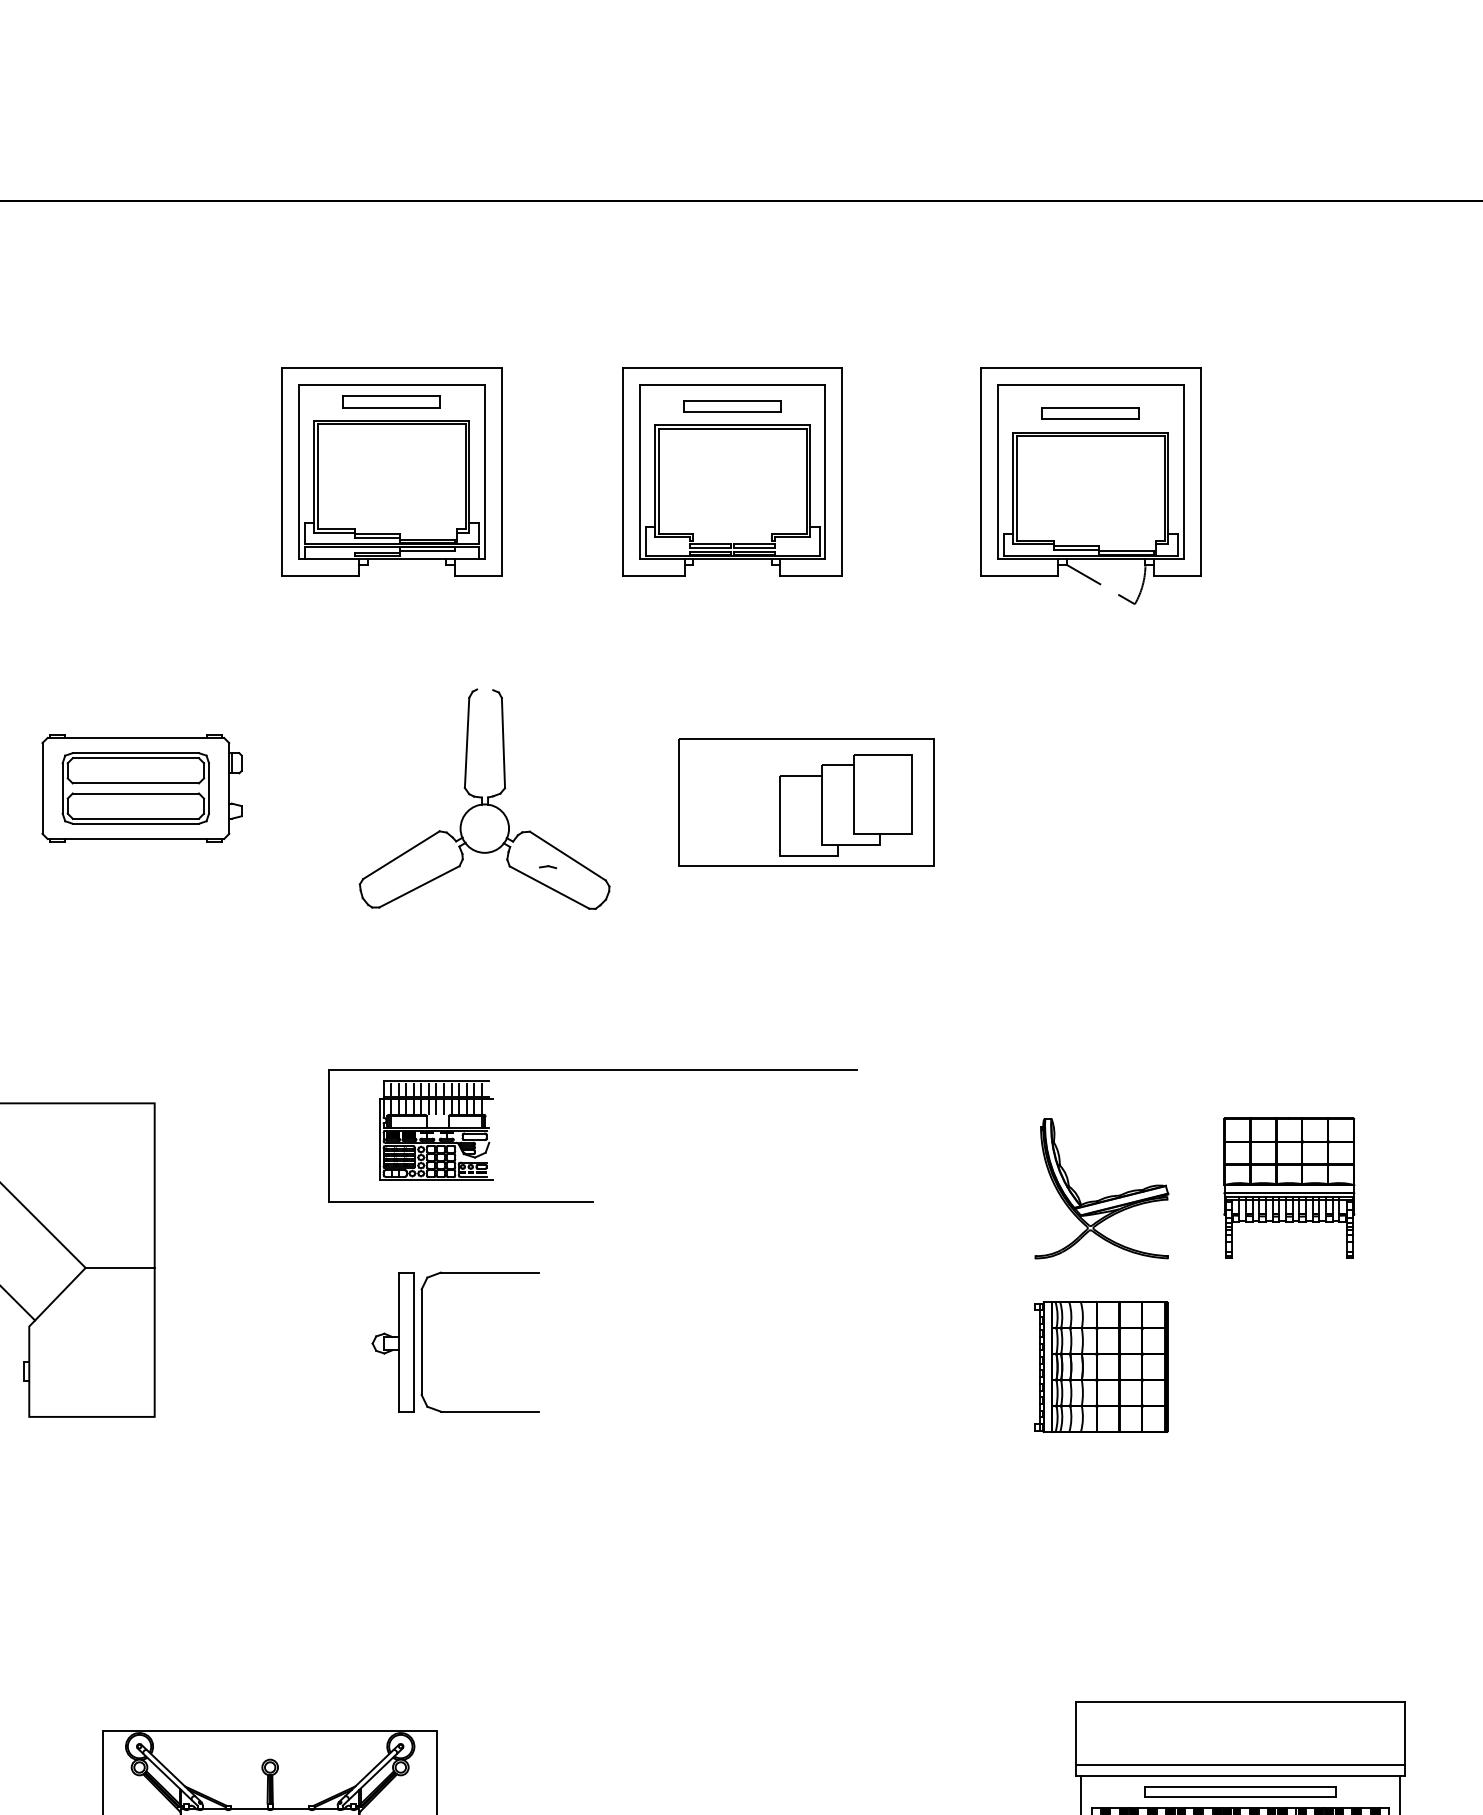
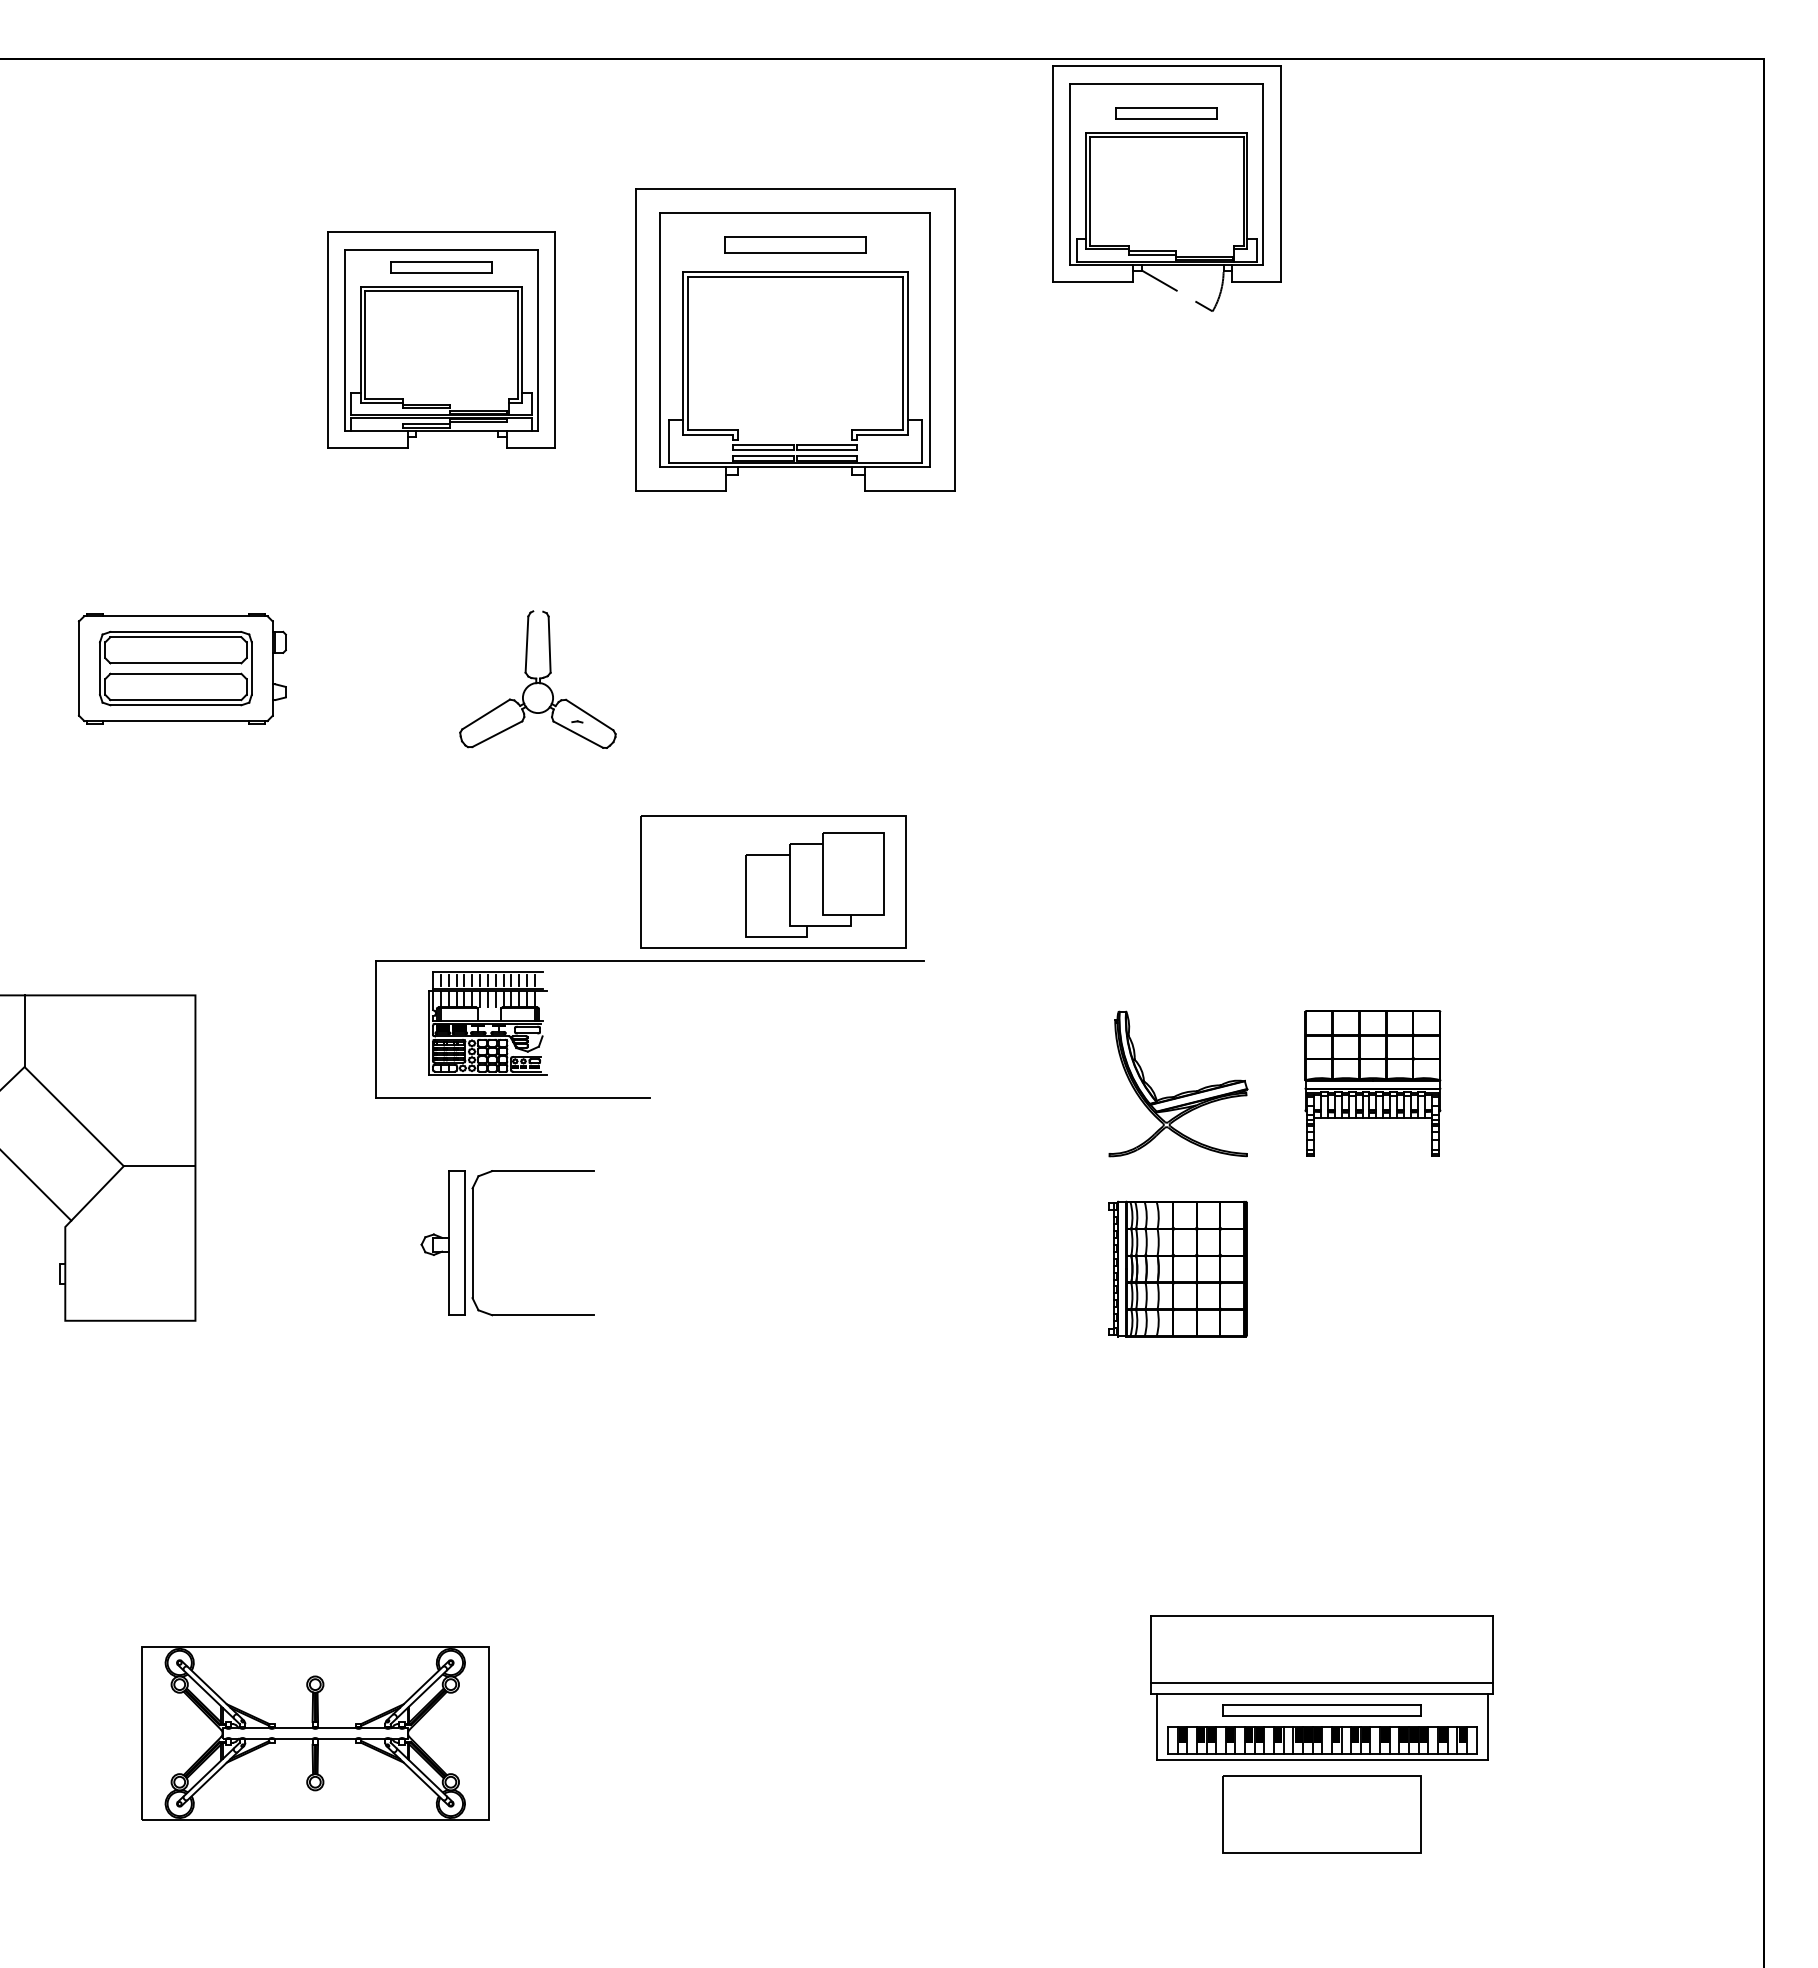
part: (731, 471) -> (794, 339), size x1.4
part: (1090, 485) -> (1166, 188), moved
part: (484, 798) -> (537, 679), size x0.6
part: (806, 801) -> (773, 881), moved

